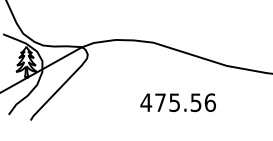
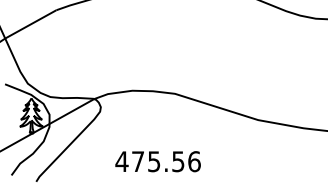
text: (177, 102) -> (157, 161), moved

